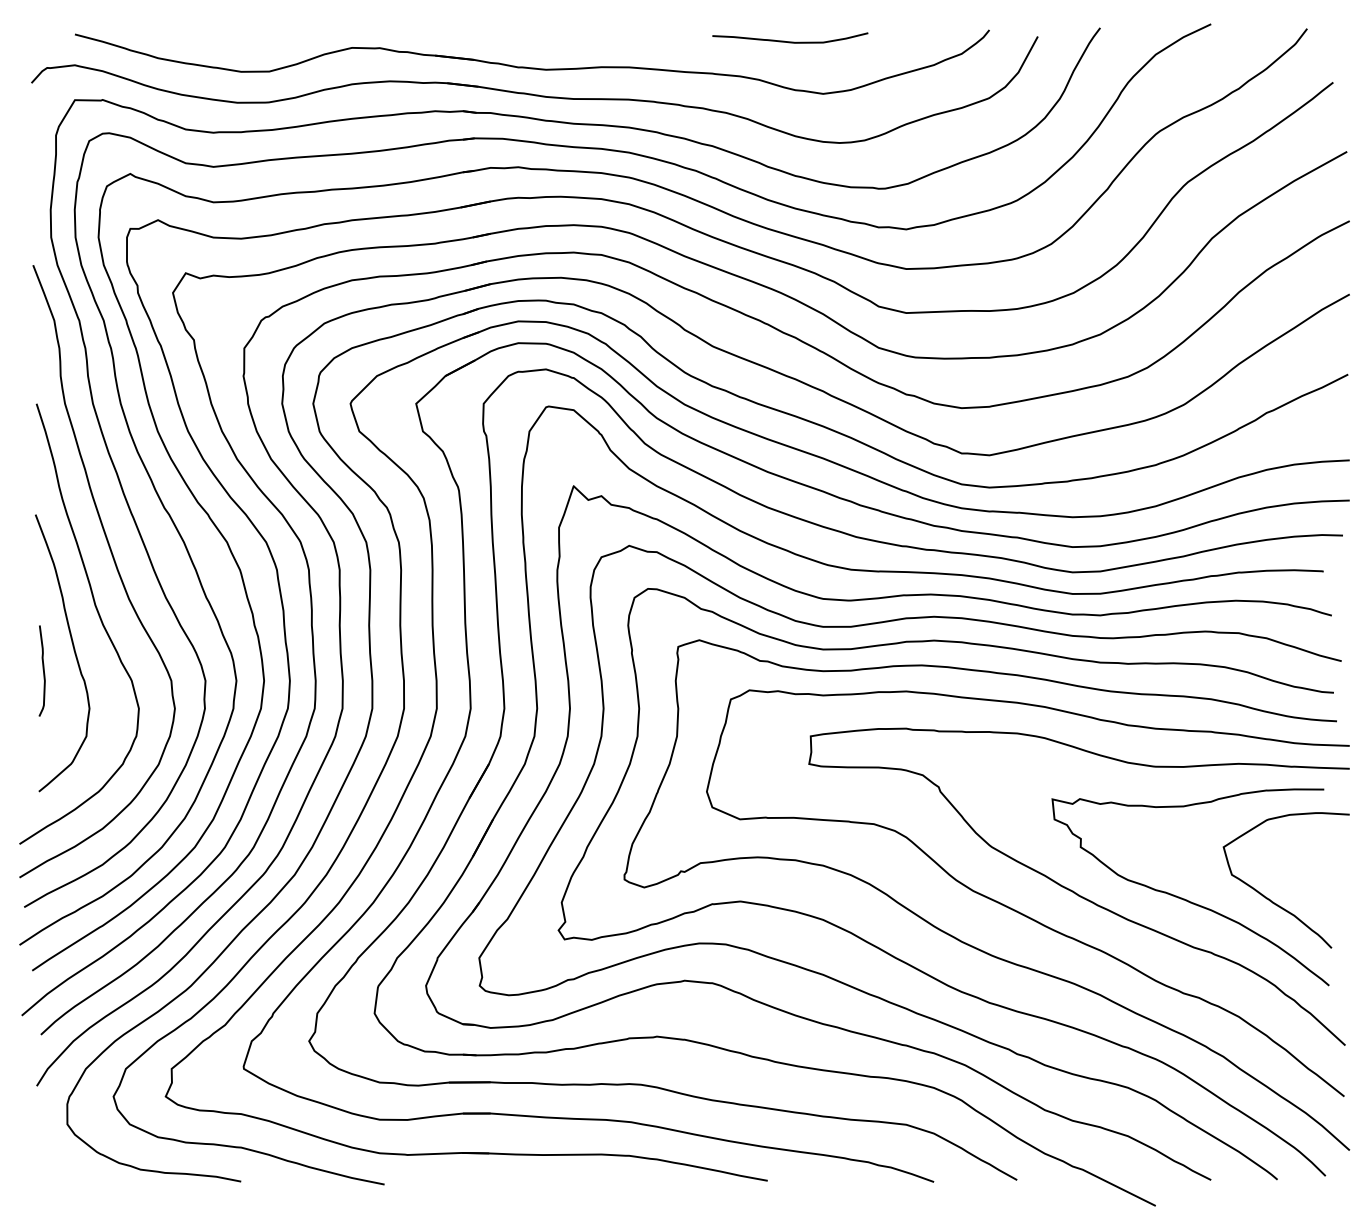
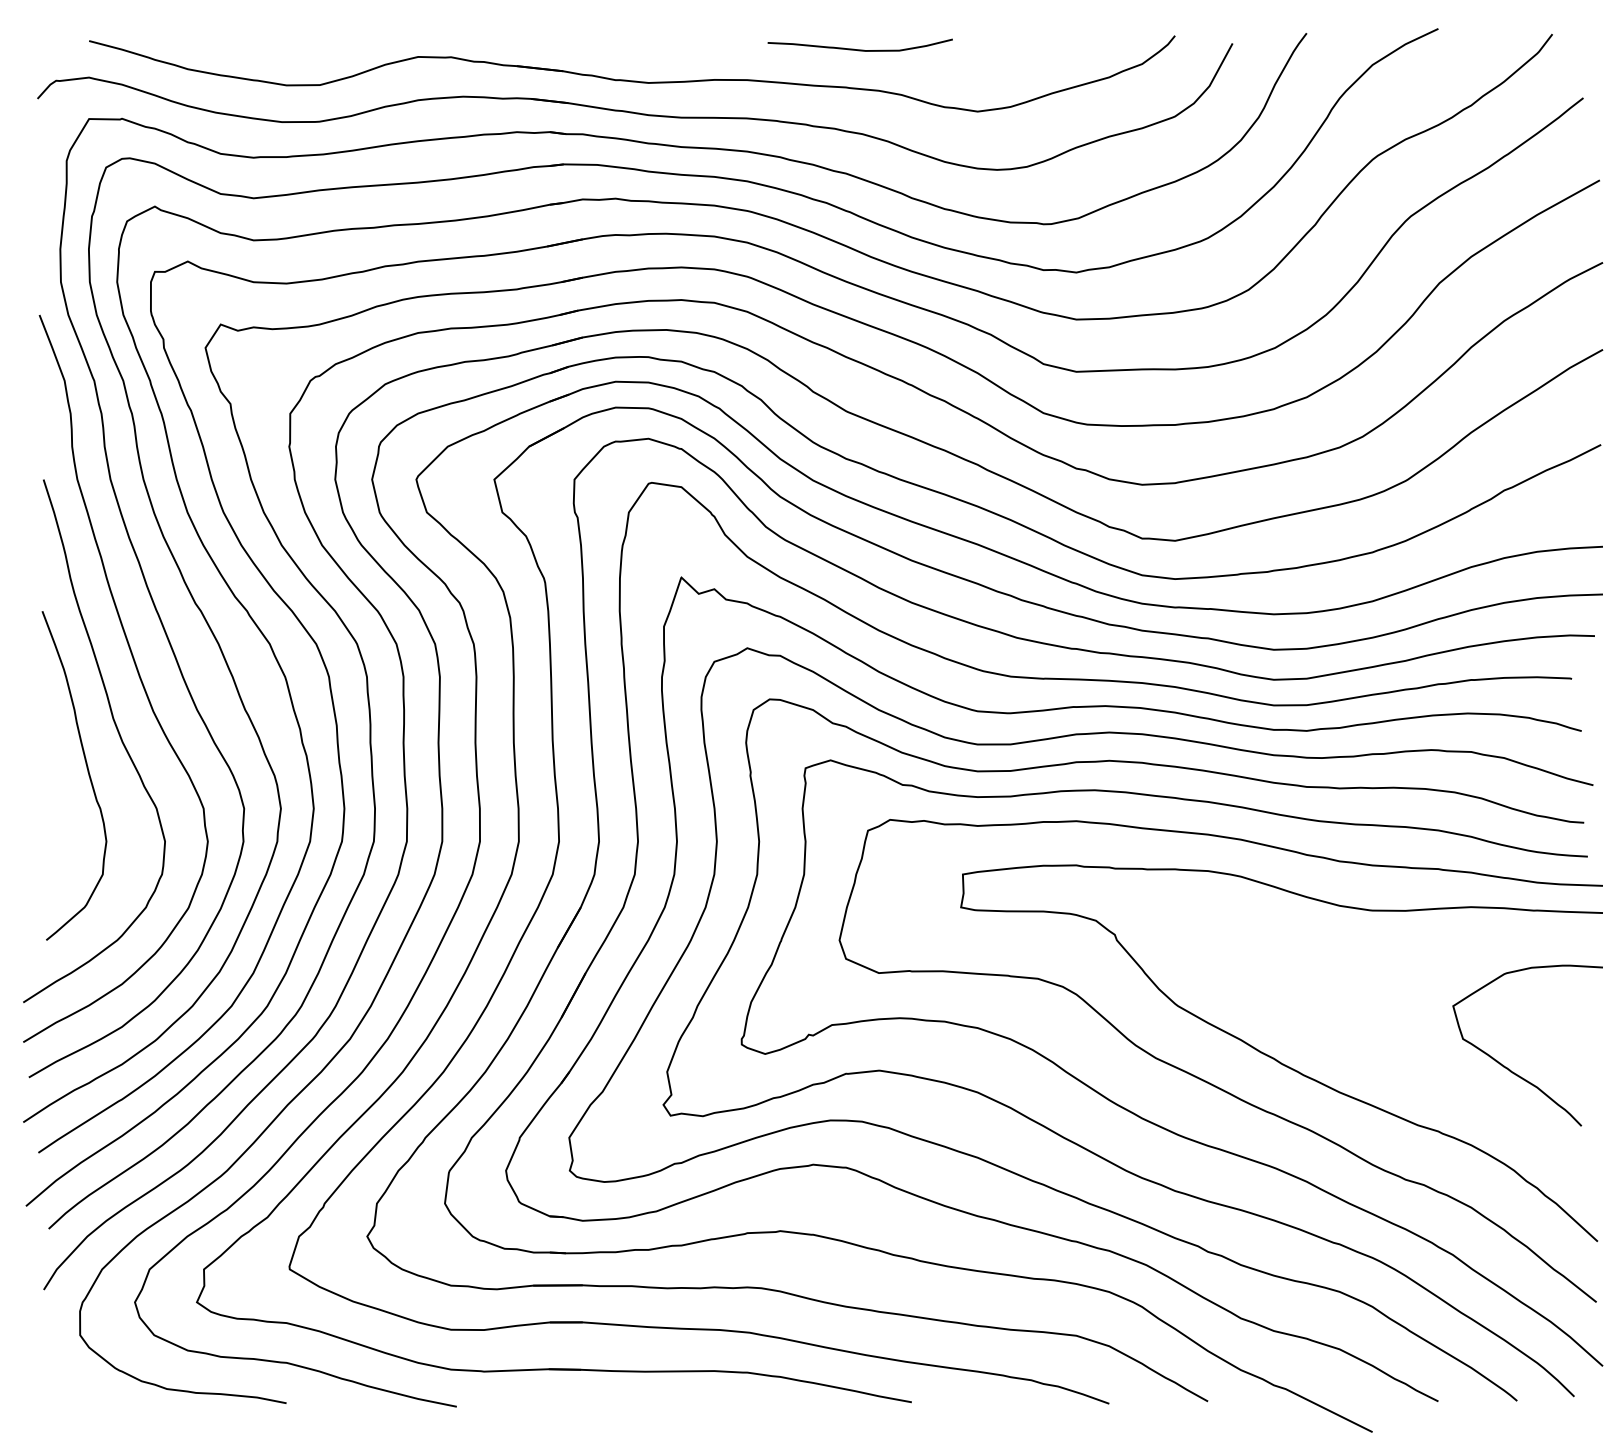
curve: (790, 41) -> (860, 49), moved
curve: (42, 669) -> (50, 795), removed
curve: (1187, 899) -> (1410, 1068), removed

